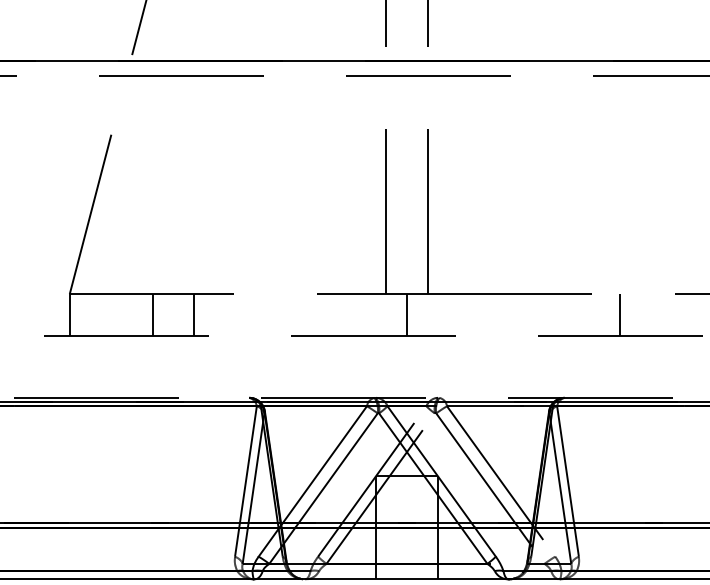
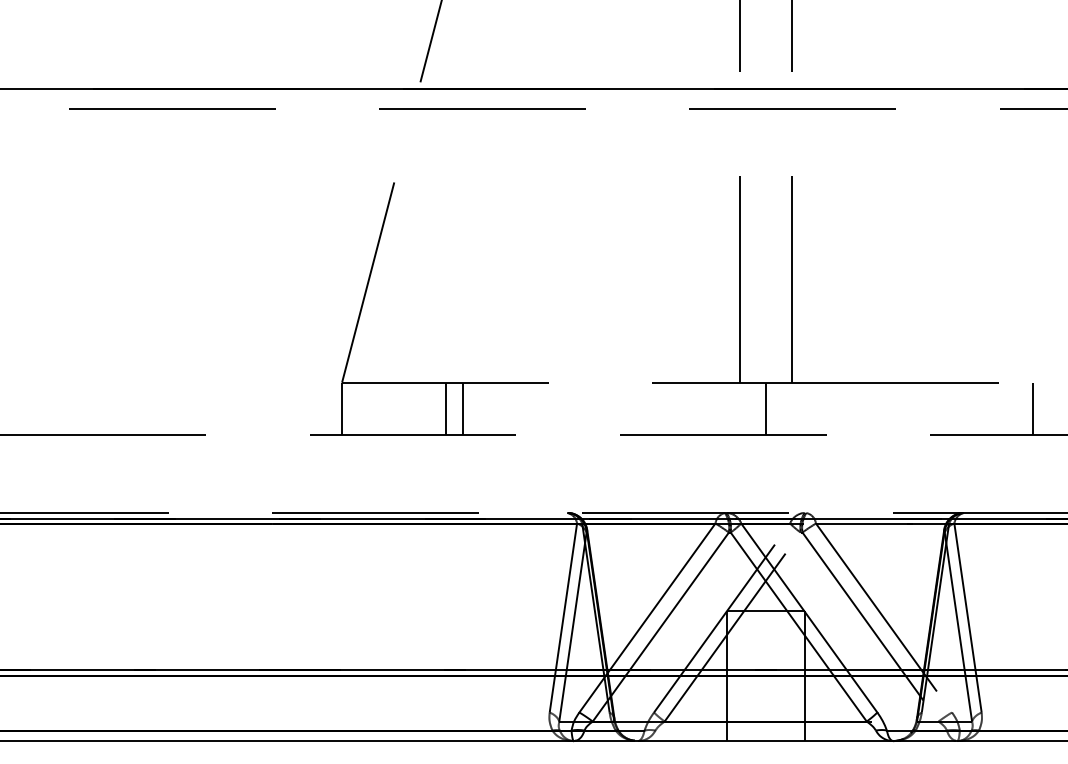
line: (194, 314) -> (462, 408), moved

